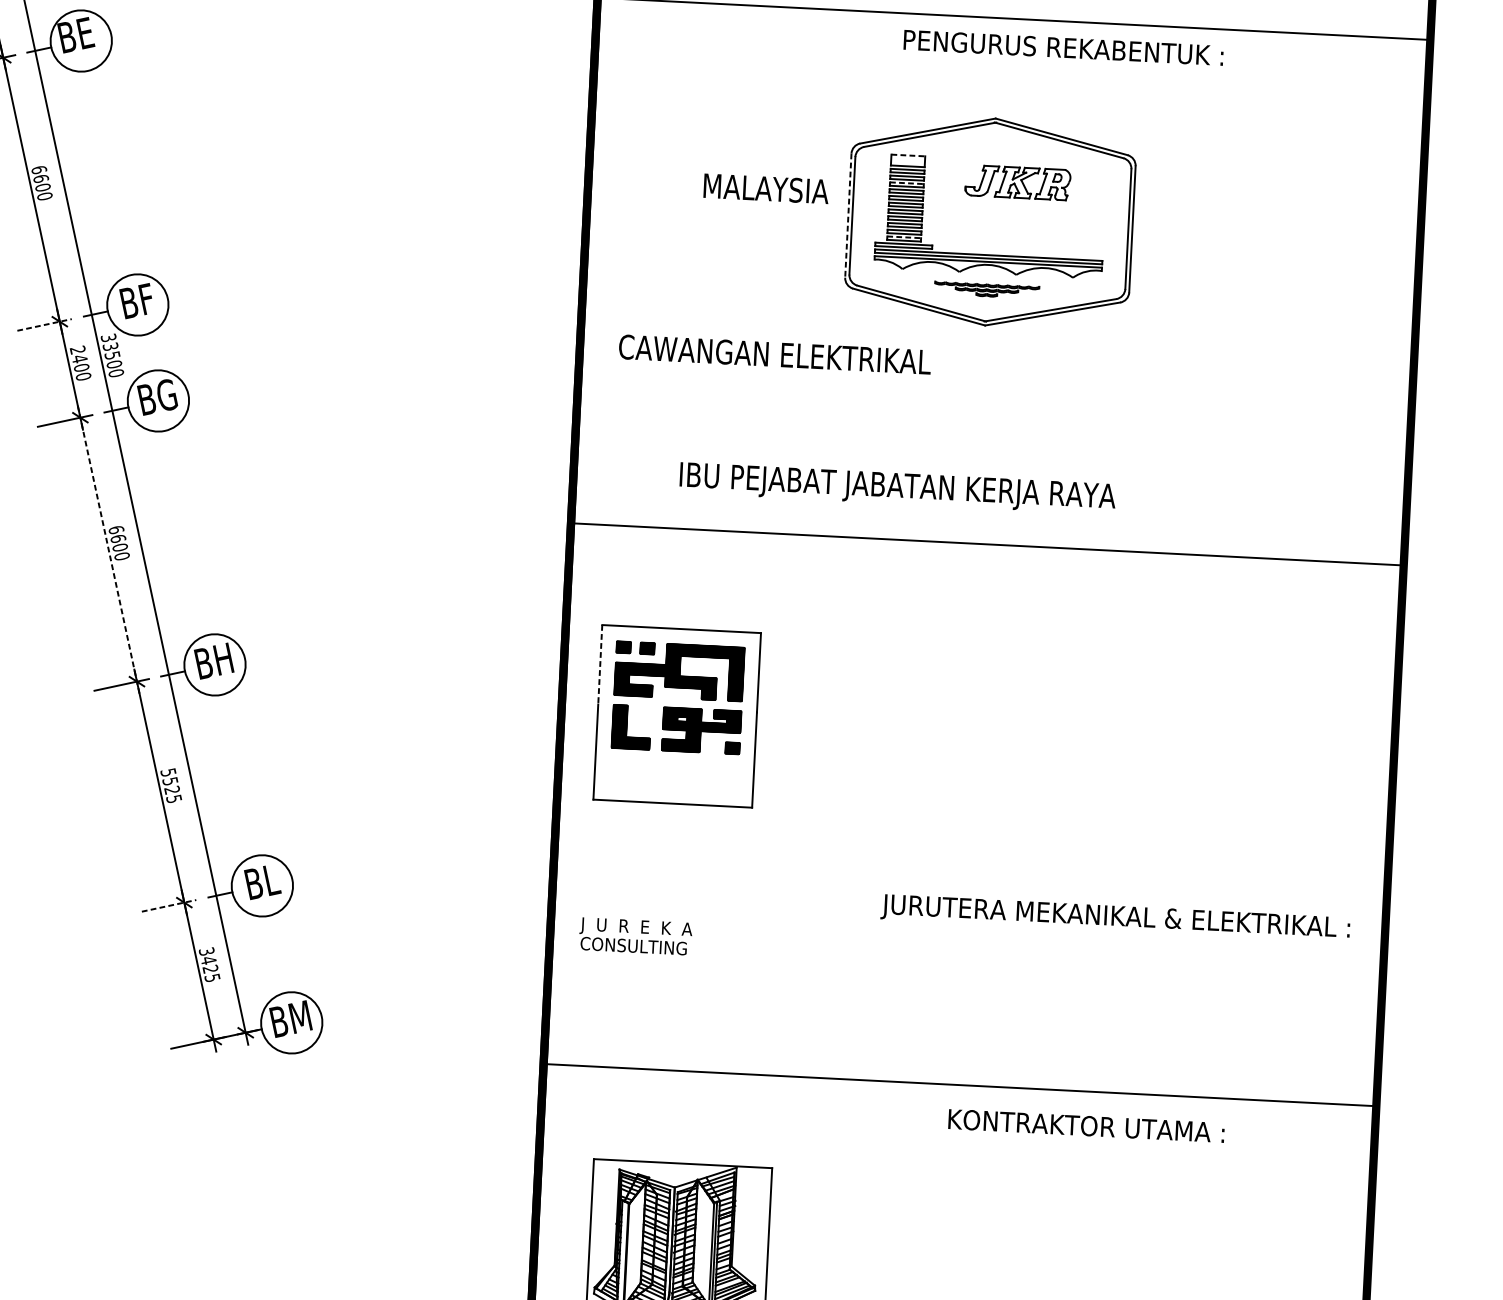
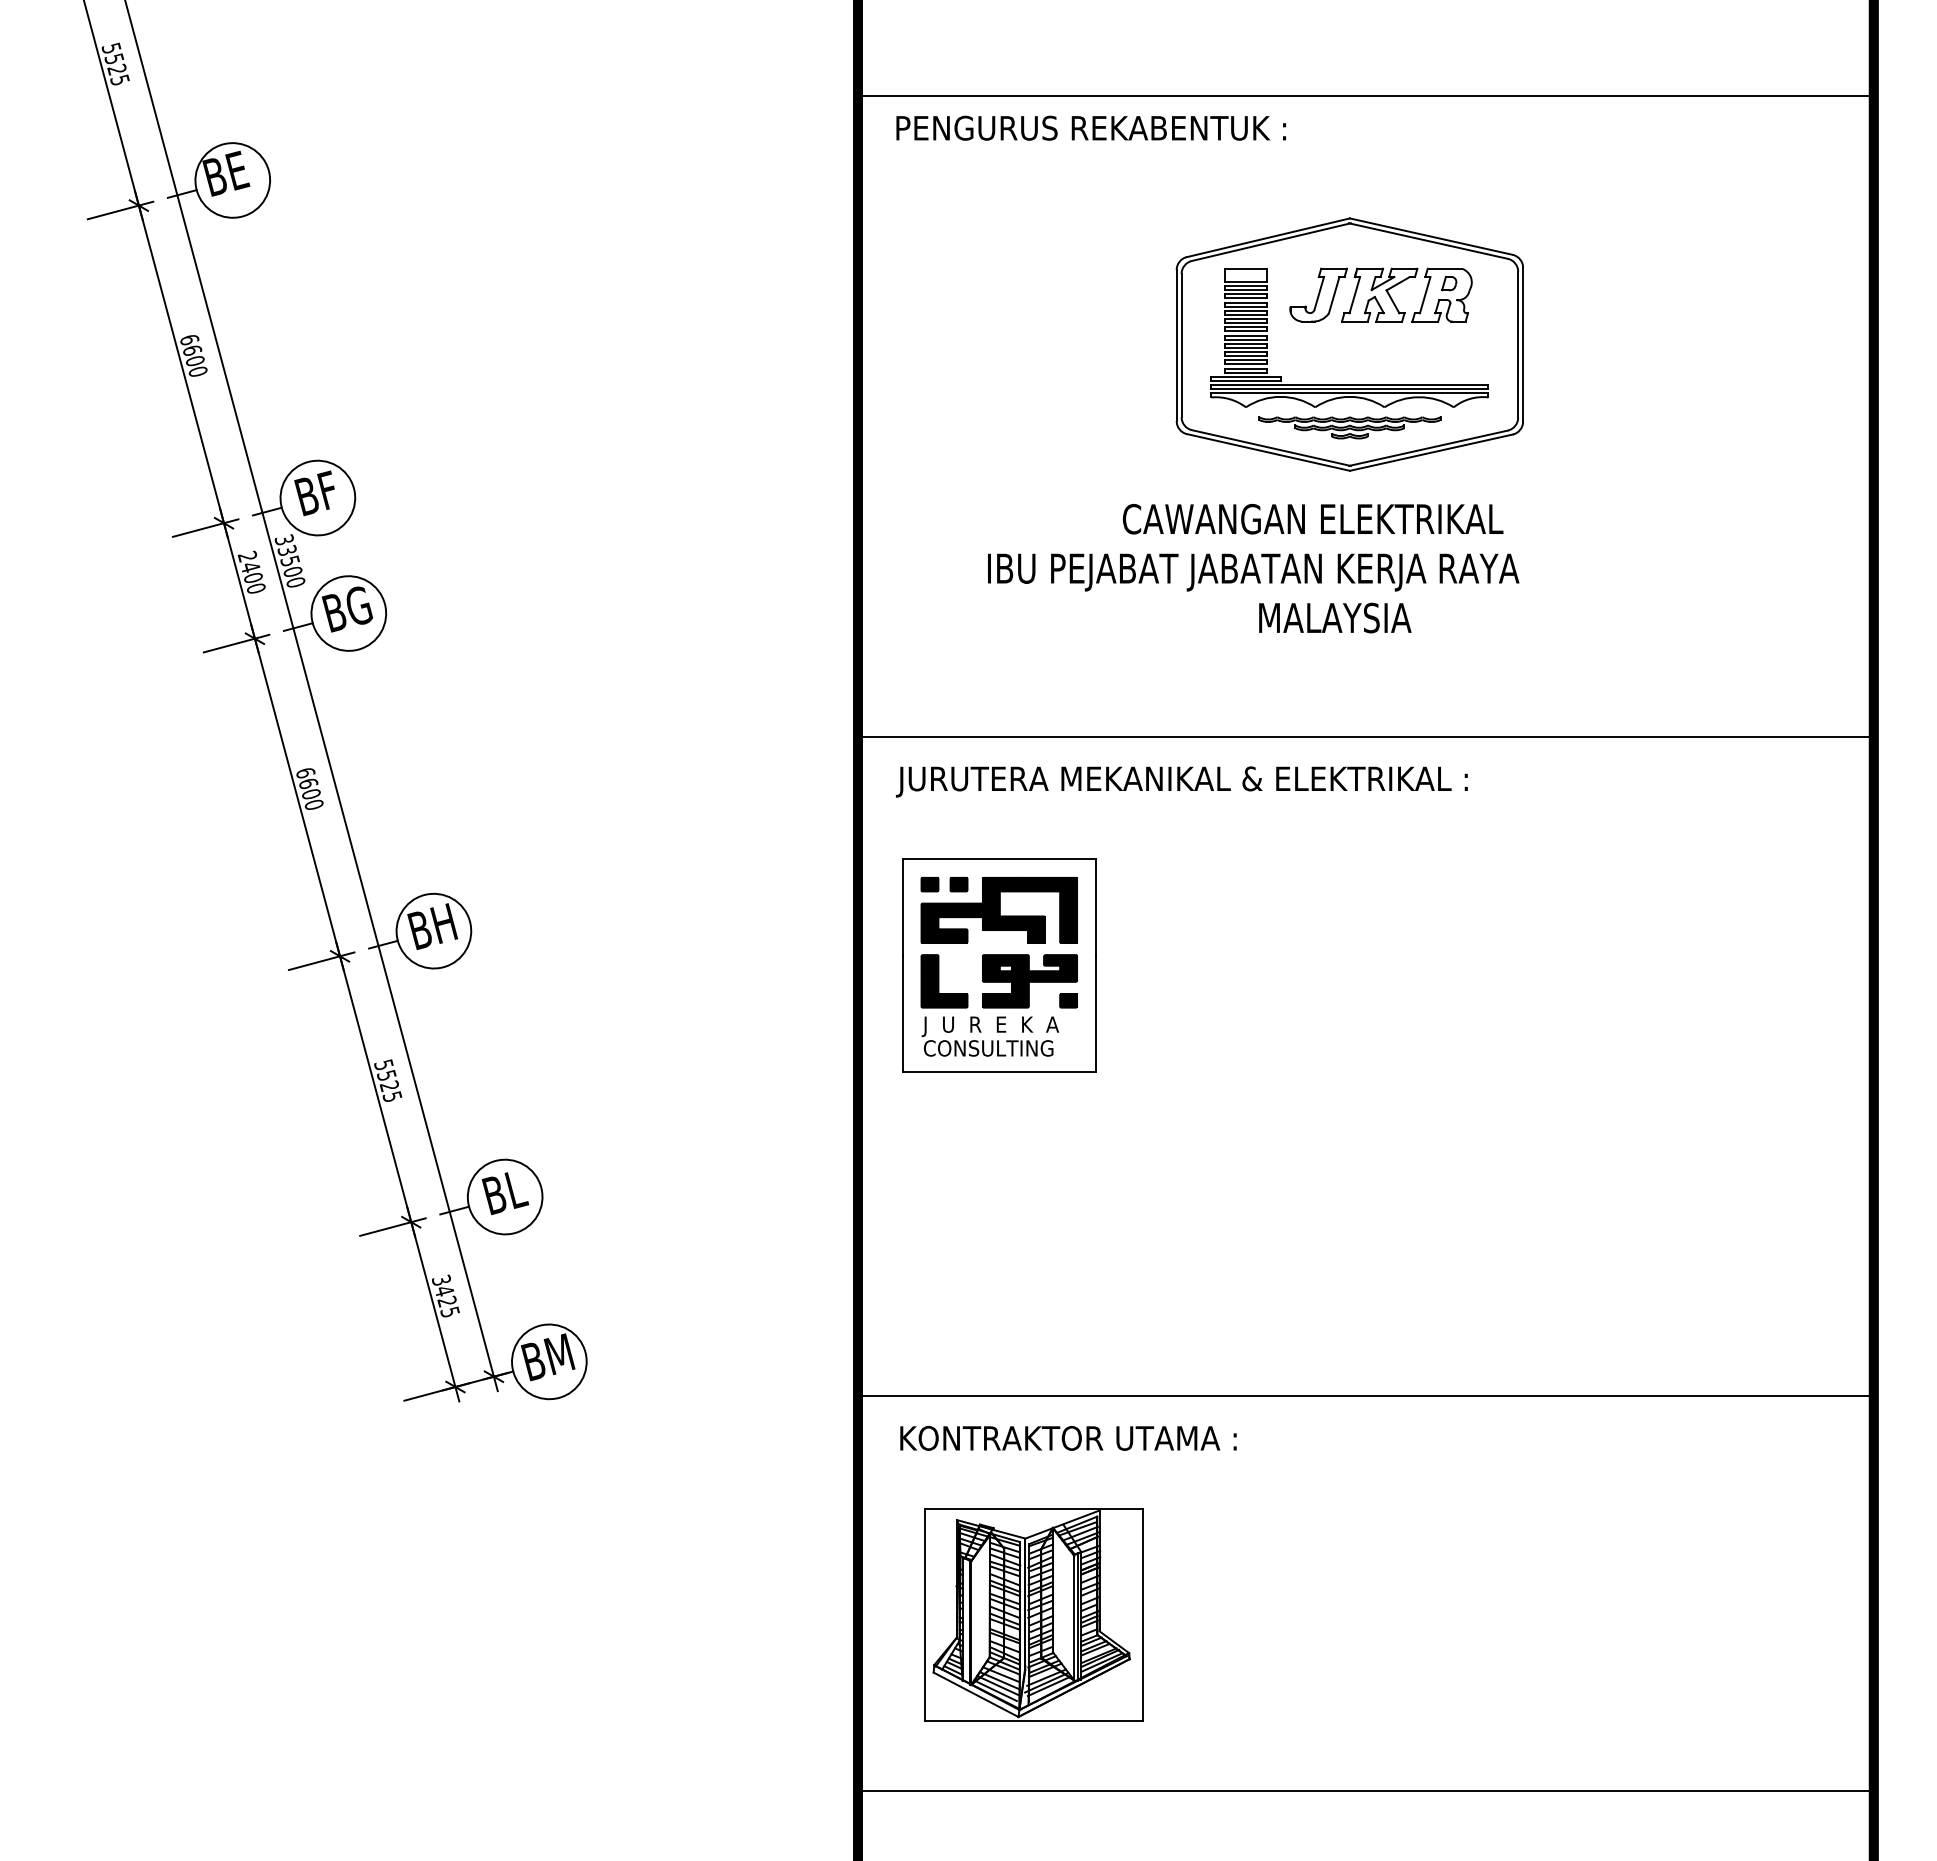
text: (1063, 47) -> (1090, 127), moved
line: (907, 155) -> (1245, 268), dashed -> solid
part: (1017, 182) -> (1380, 294), size x1.43
line: (906, 183) -> (1245, 302), dashed -> solid
text: (766, 188) -> (1335, 617), moved
line: (848, 215) -> (1176, 345), dashed -> solid
line: (903, 237) -> (1245, 368), dashed -> solid
part: (986, 289) -> (1349, 427), size x1.43
line: (44, 325) -> (205, 528), dashed -> solid
text: (774, 354) -> (1312, 518), moved
text: (897, 488) -> (1253, 572), moved
line: (108, 549) -> (297, 797), dashed -> solid
line: (600, 664) -> (902, 907), dashed -> solid
line: (168, 906) -> (392, 1227), dashed -> solid
text: (1115, 917) -> (1181, 781), moved
text: (634, 936) -> (989, 1036), moved
text: (1086, 1126) -> (1068, 1438), moved

